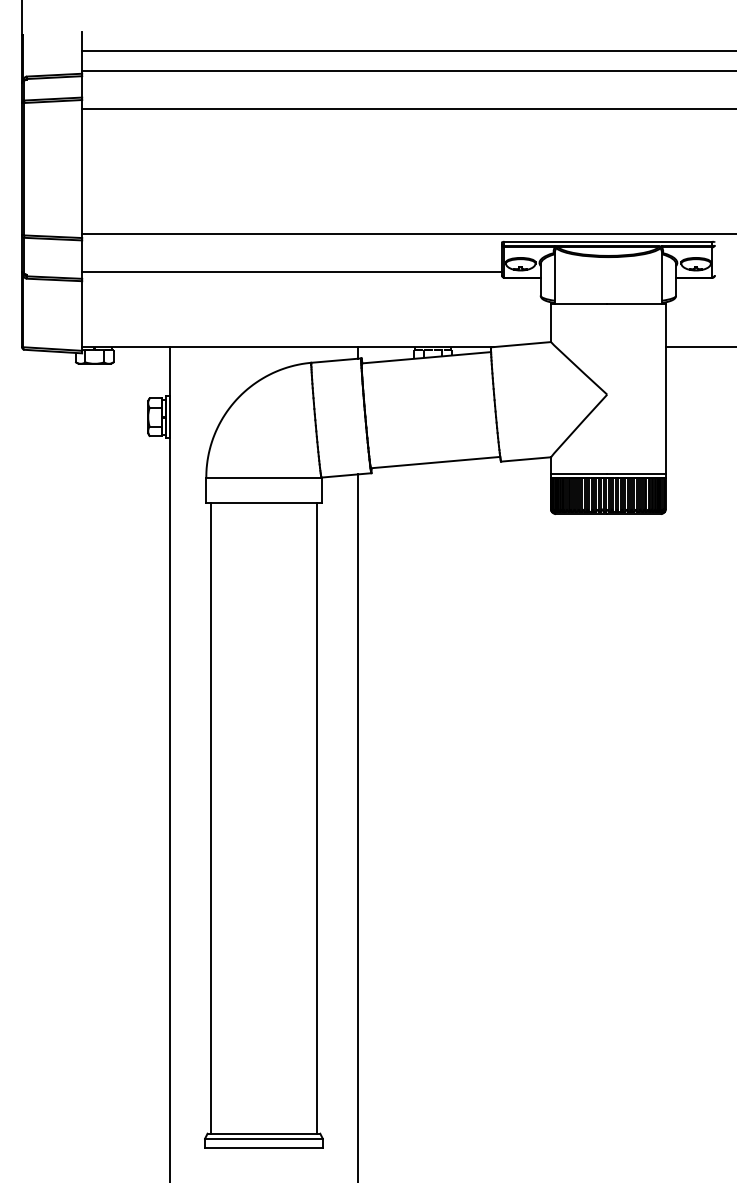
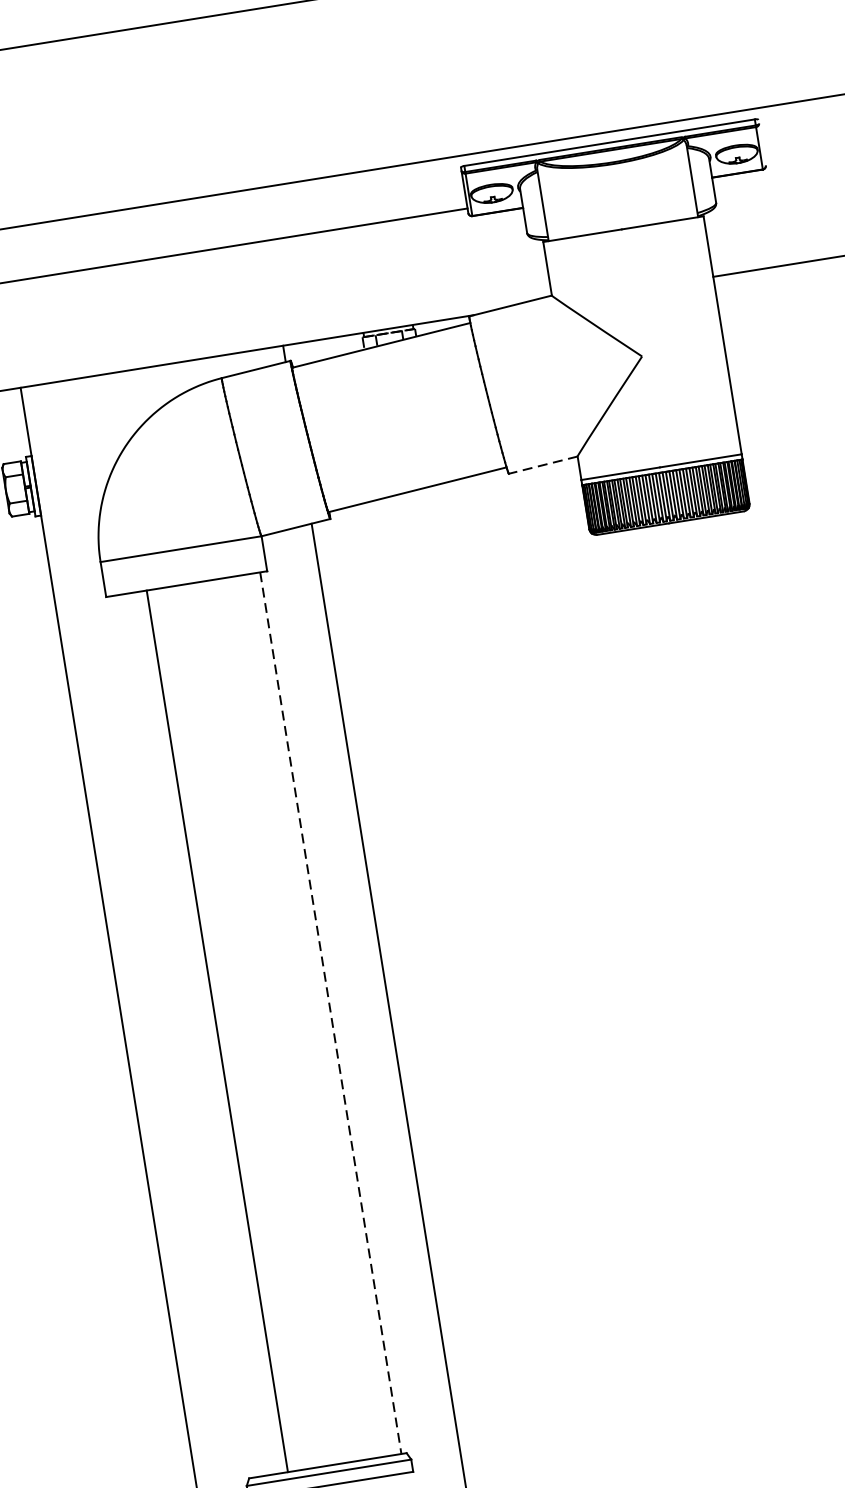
line: (525, 459) -> (542, 465), solid -> dashed
line: (211, 817) -> (217, 1030), moved
line: (316, 818) -> (330, 1013), solid -> dashed

